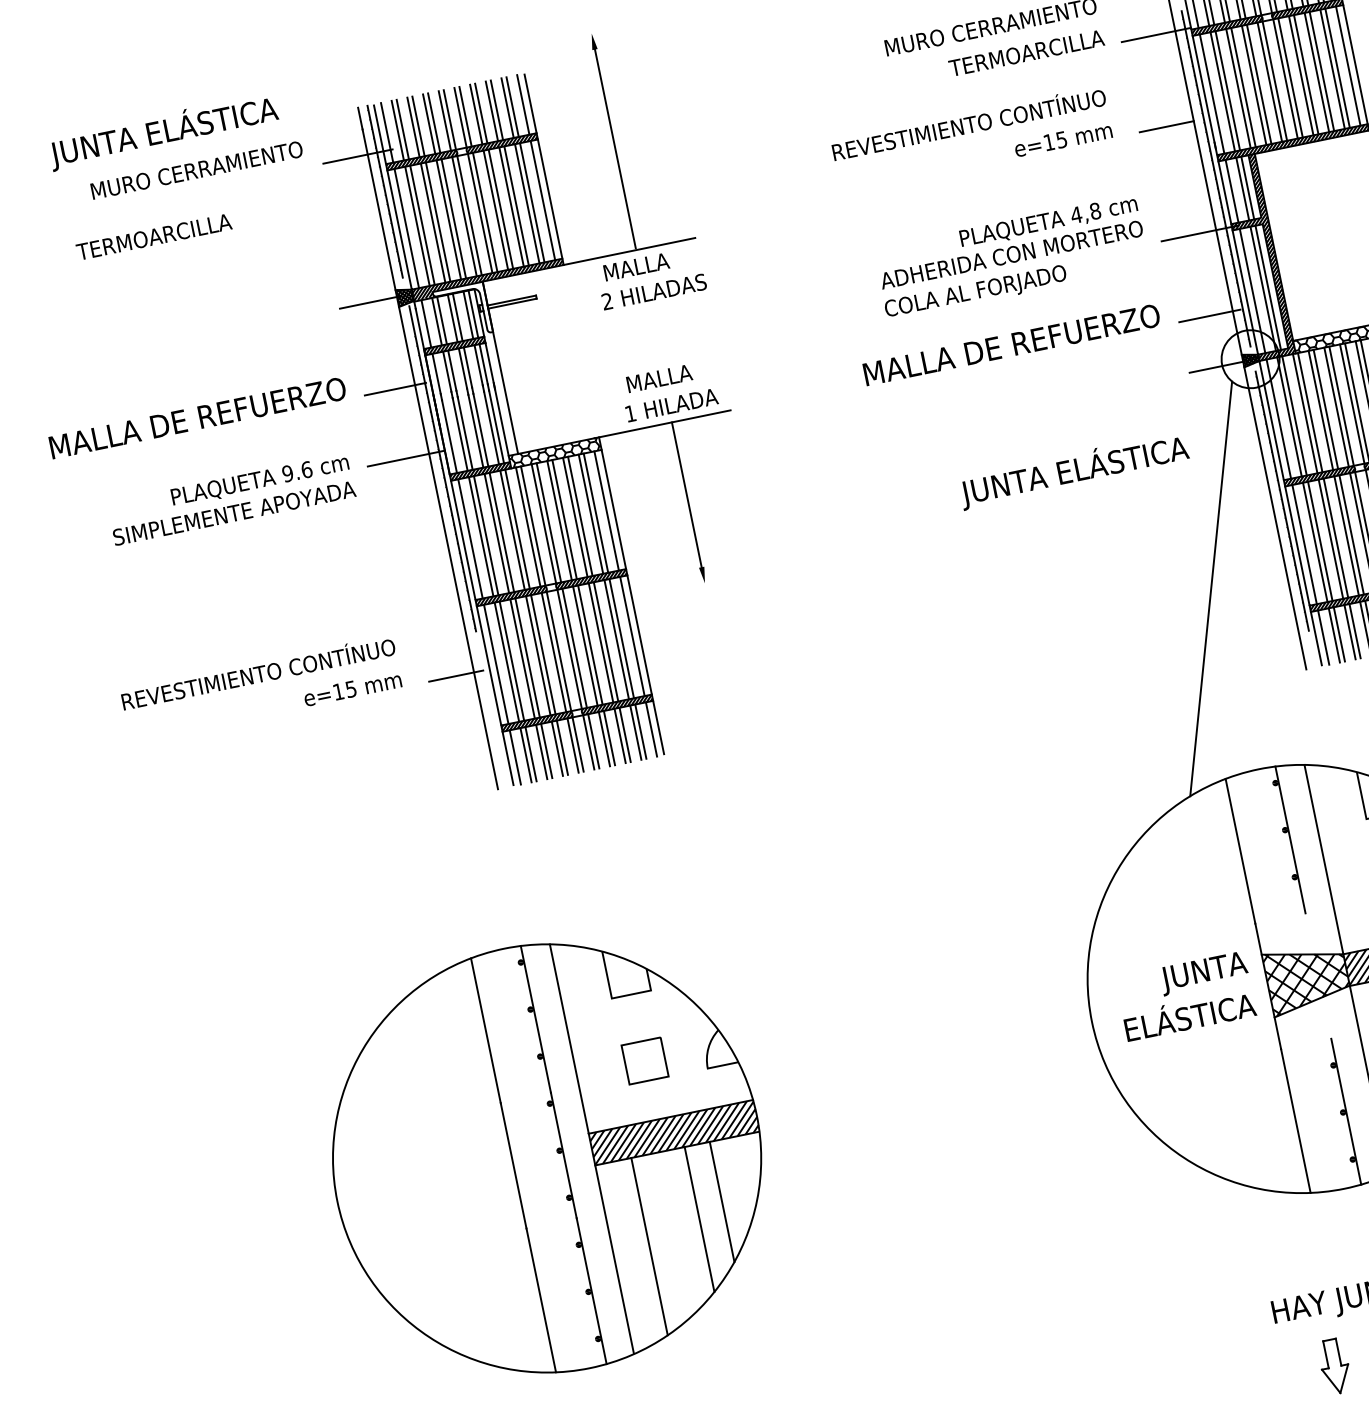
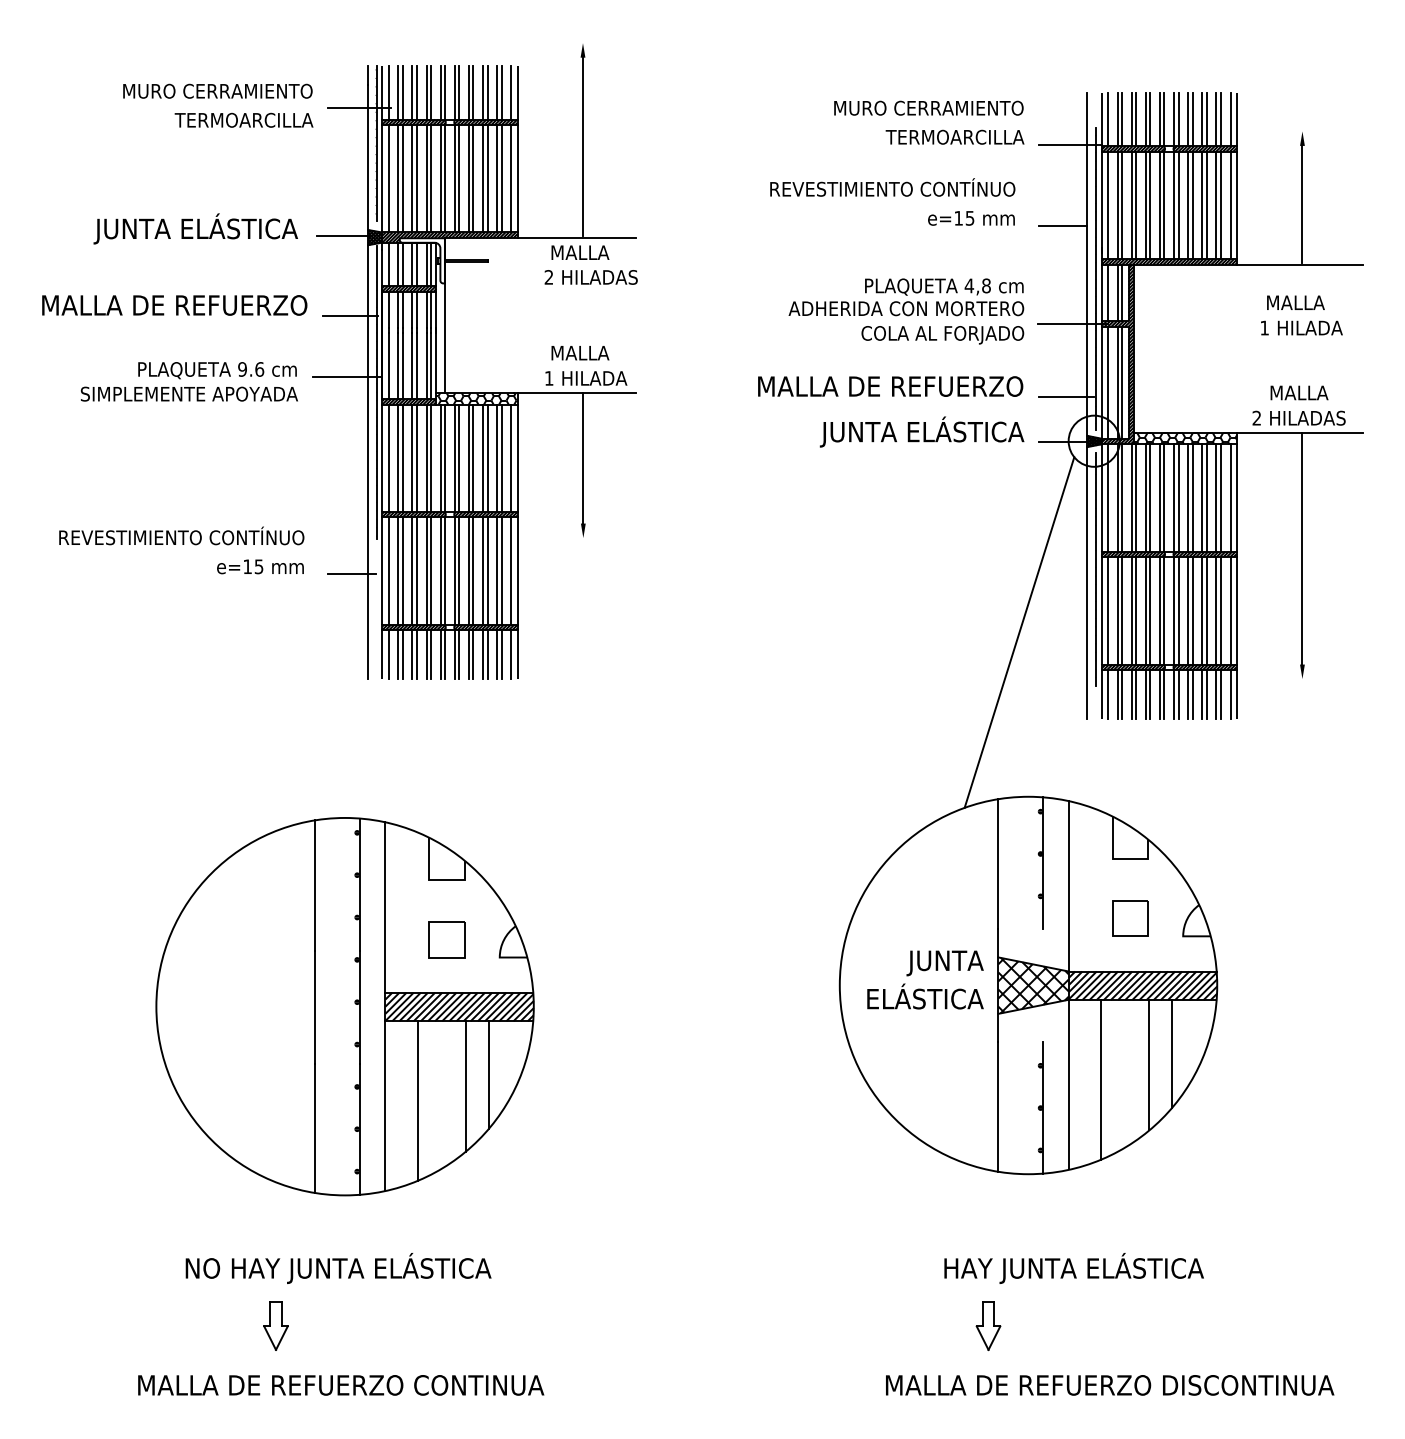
text: (162, 131) -> (195, 228), moved
text: (153, 236) -> (243, 119), moved
text: (975, 293) -> (942, 335), moved
text: (1073, 470) -> (921, 431), moved

